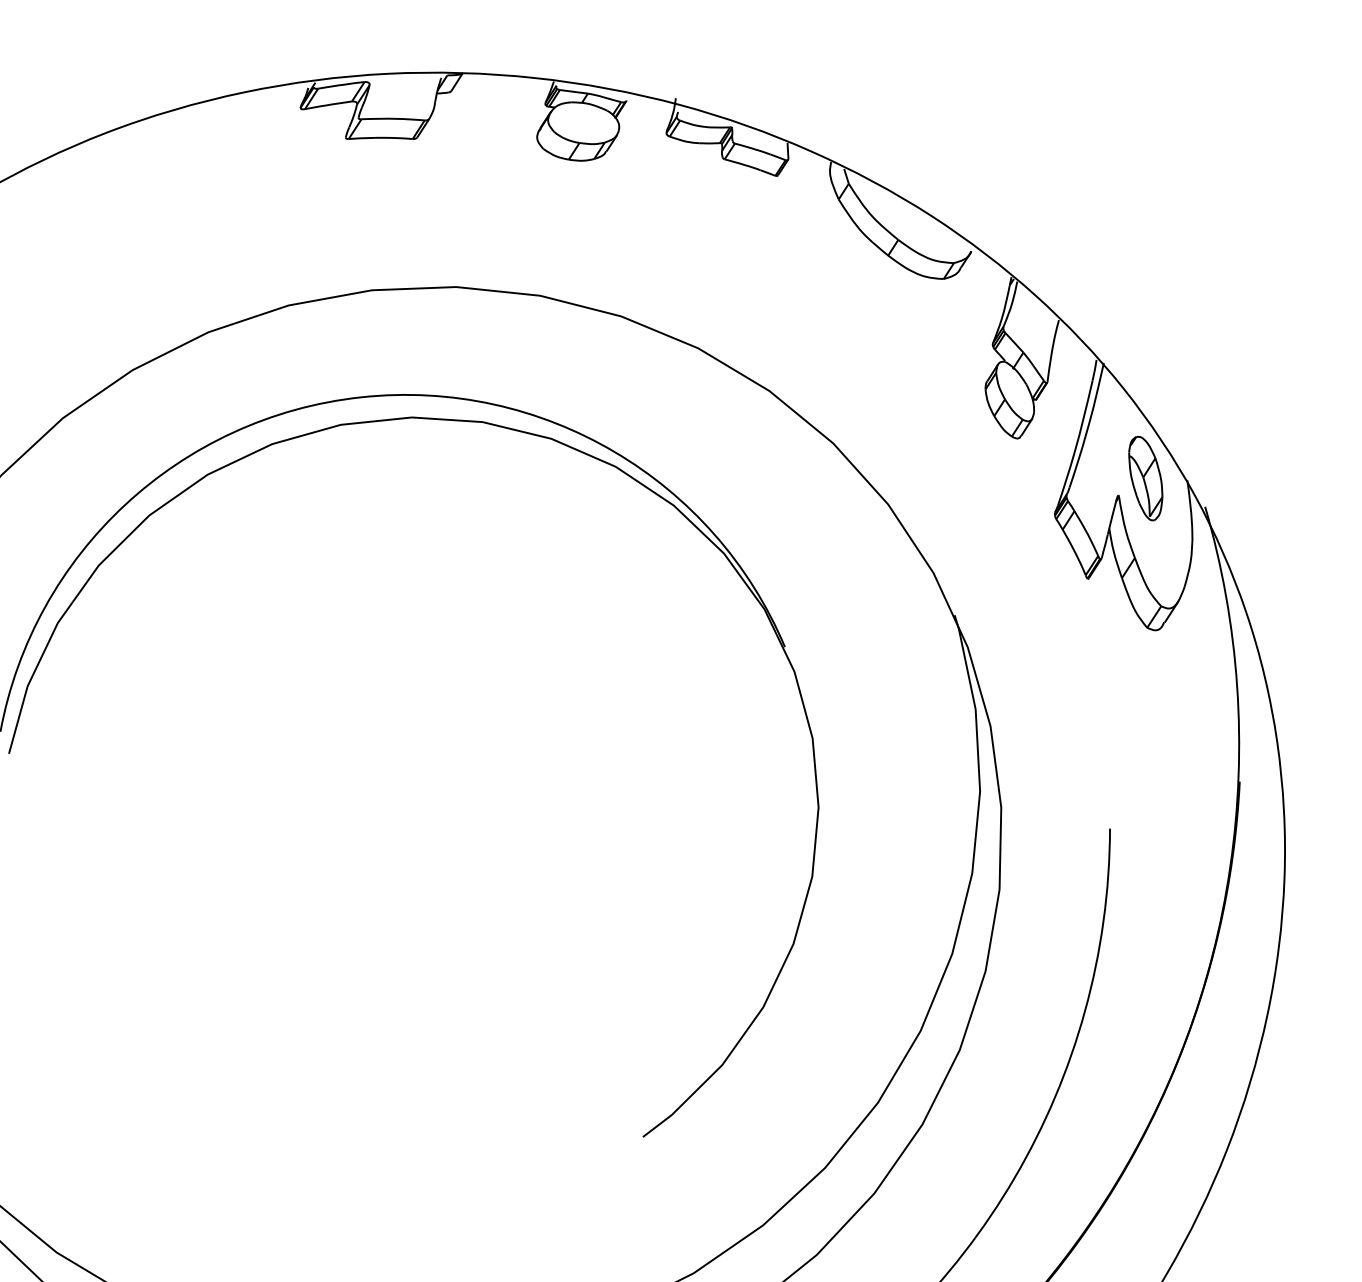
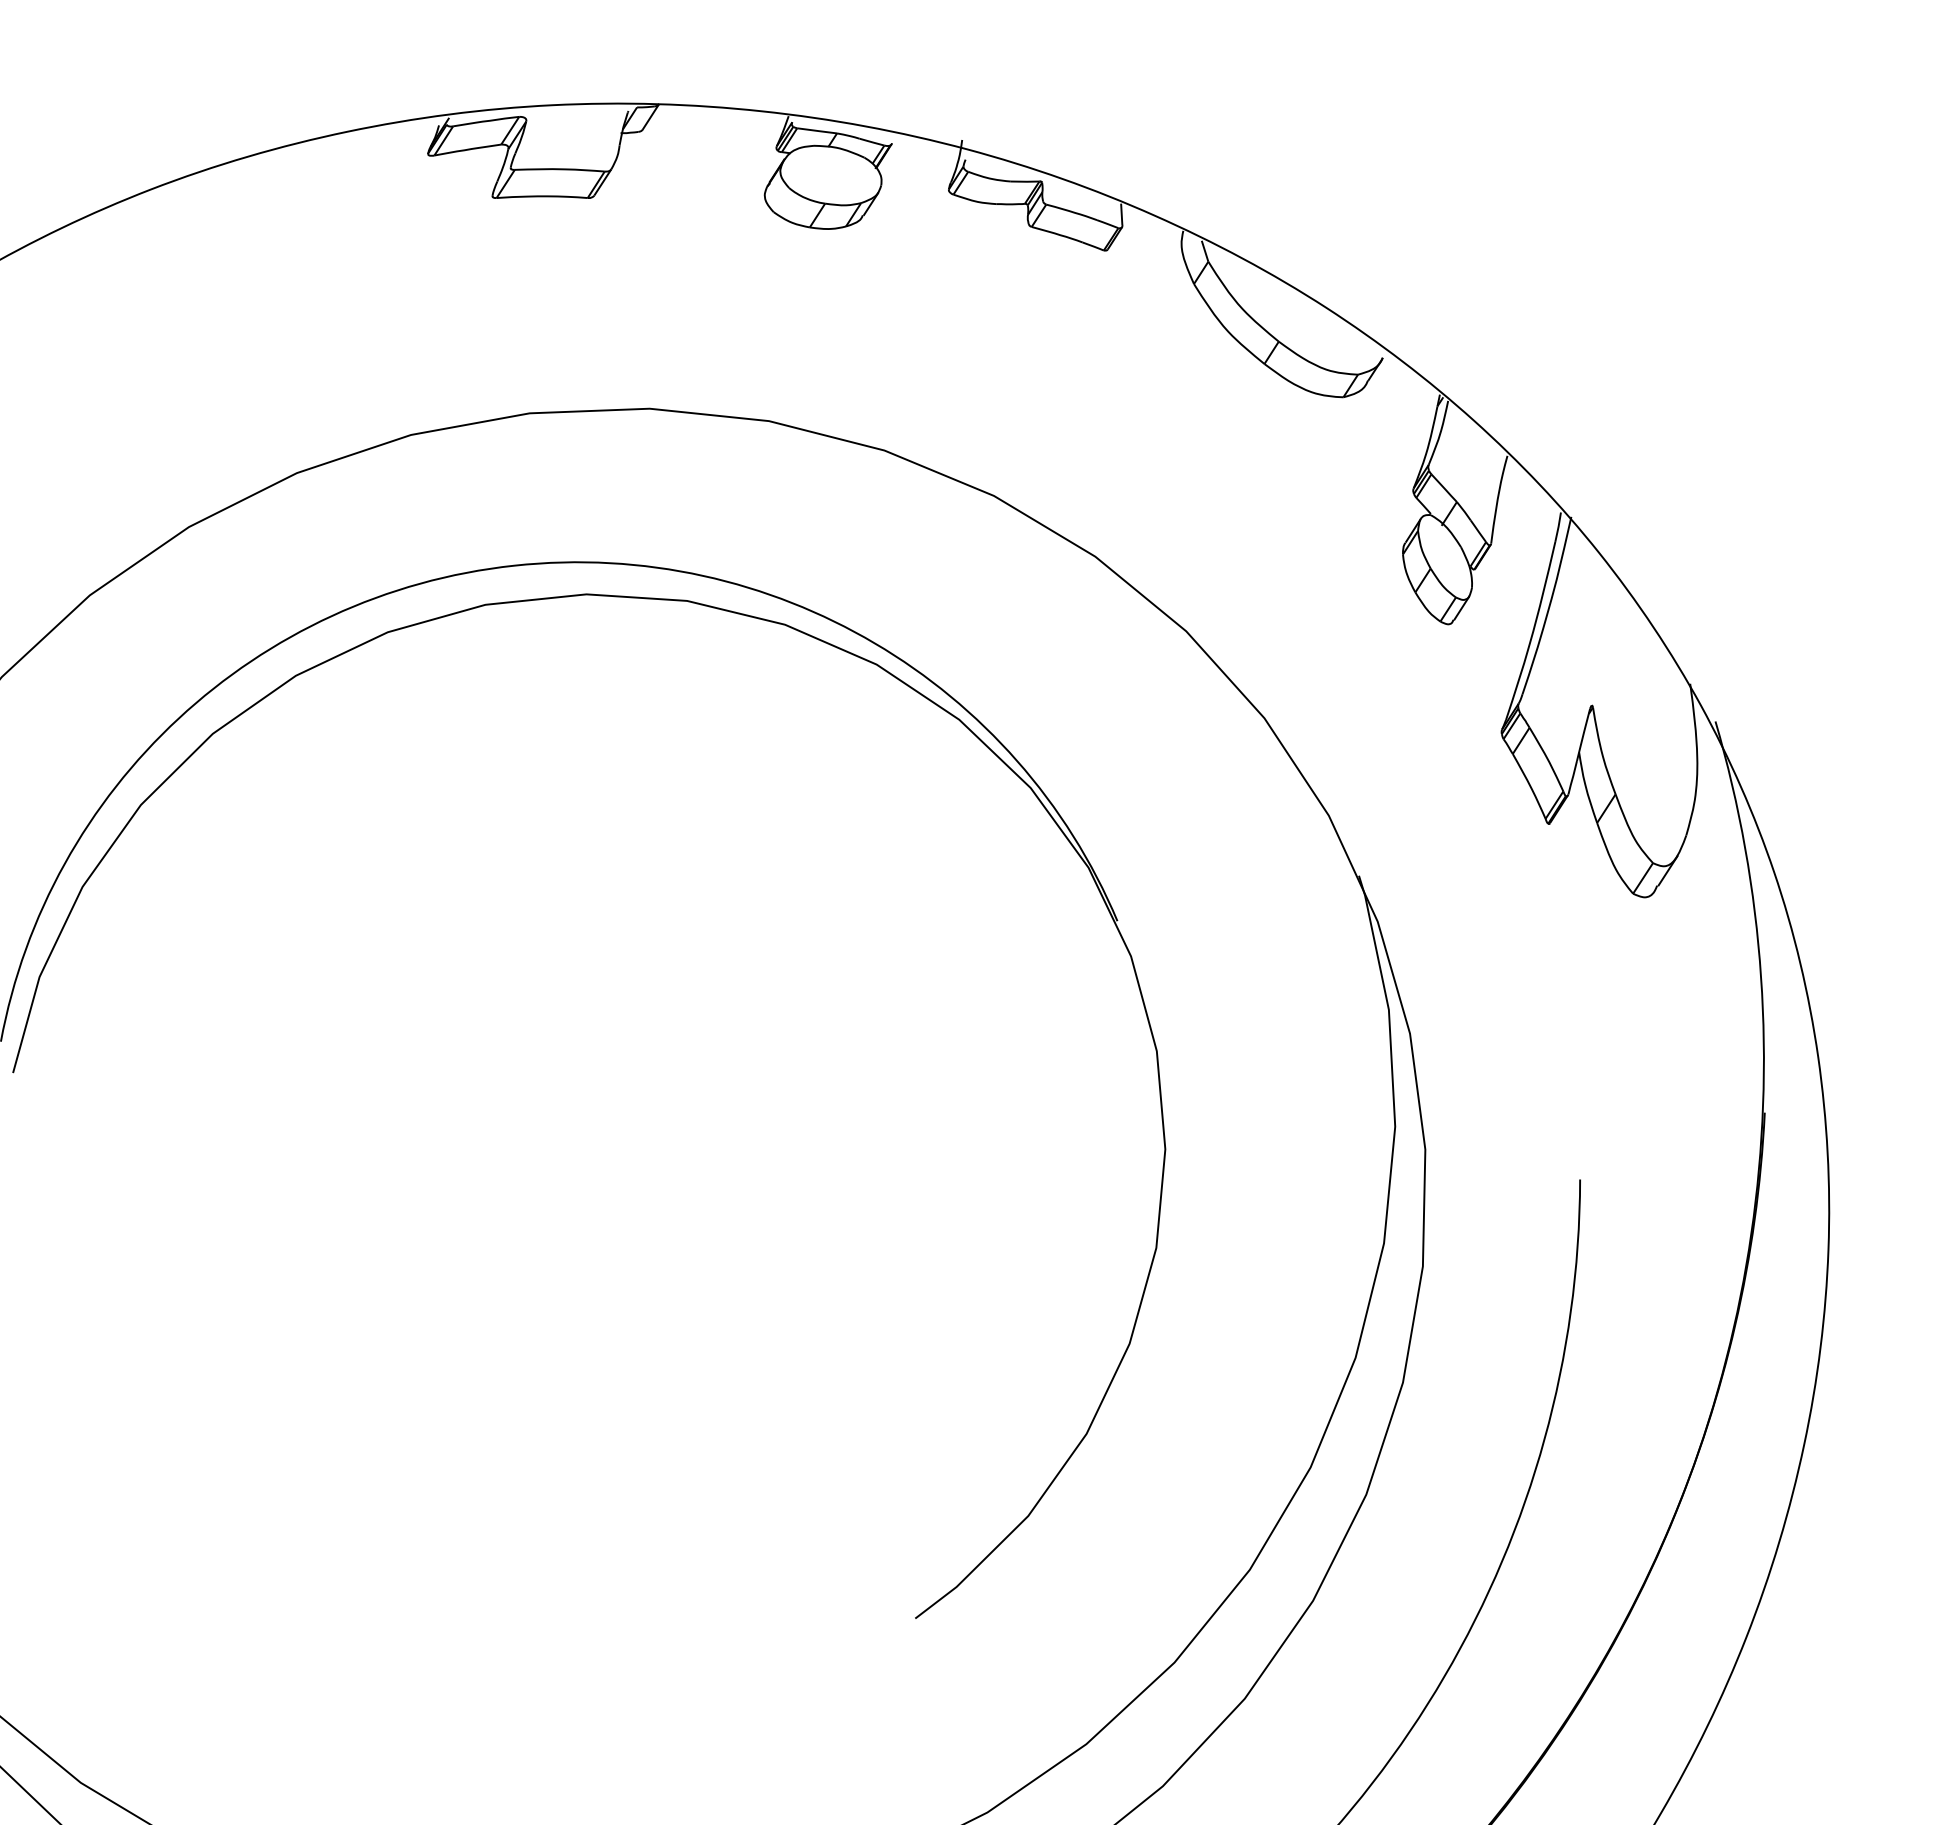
part: (1145, 478) -> (1630, 681), removed

